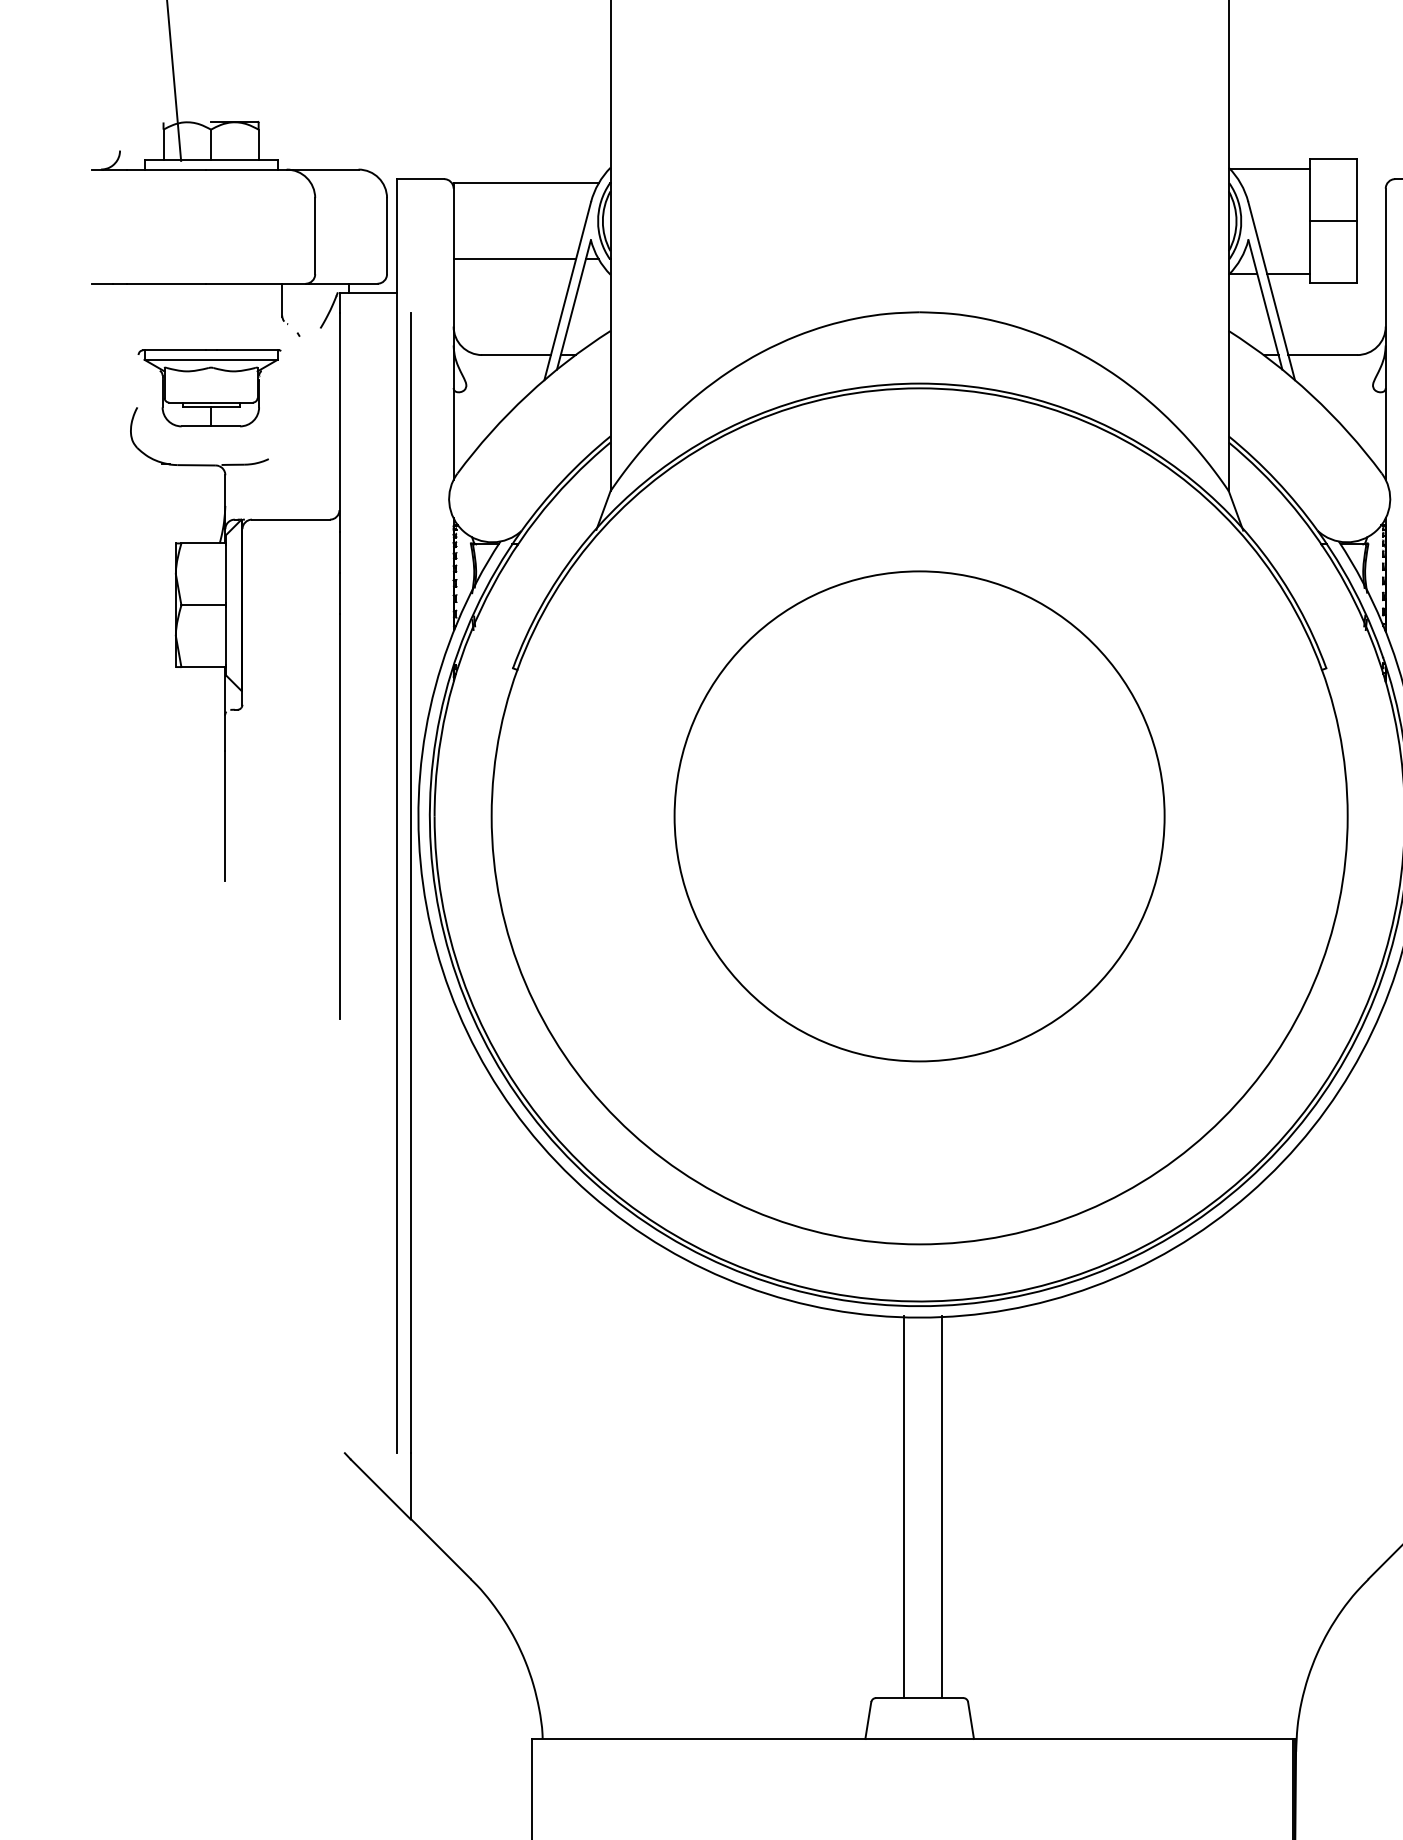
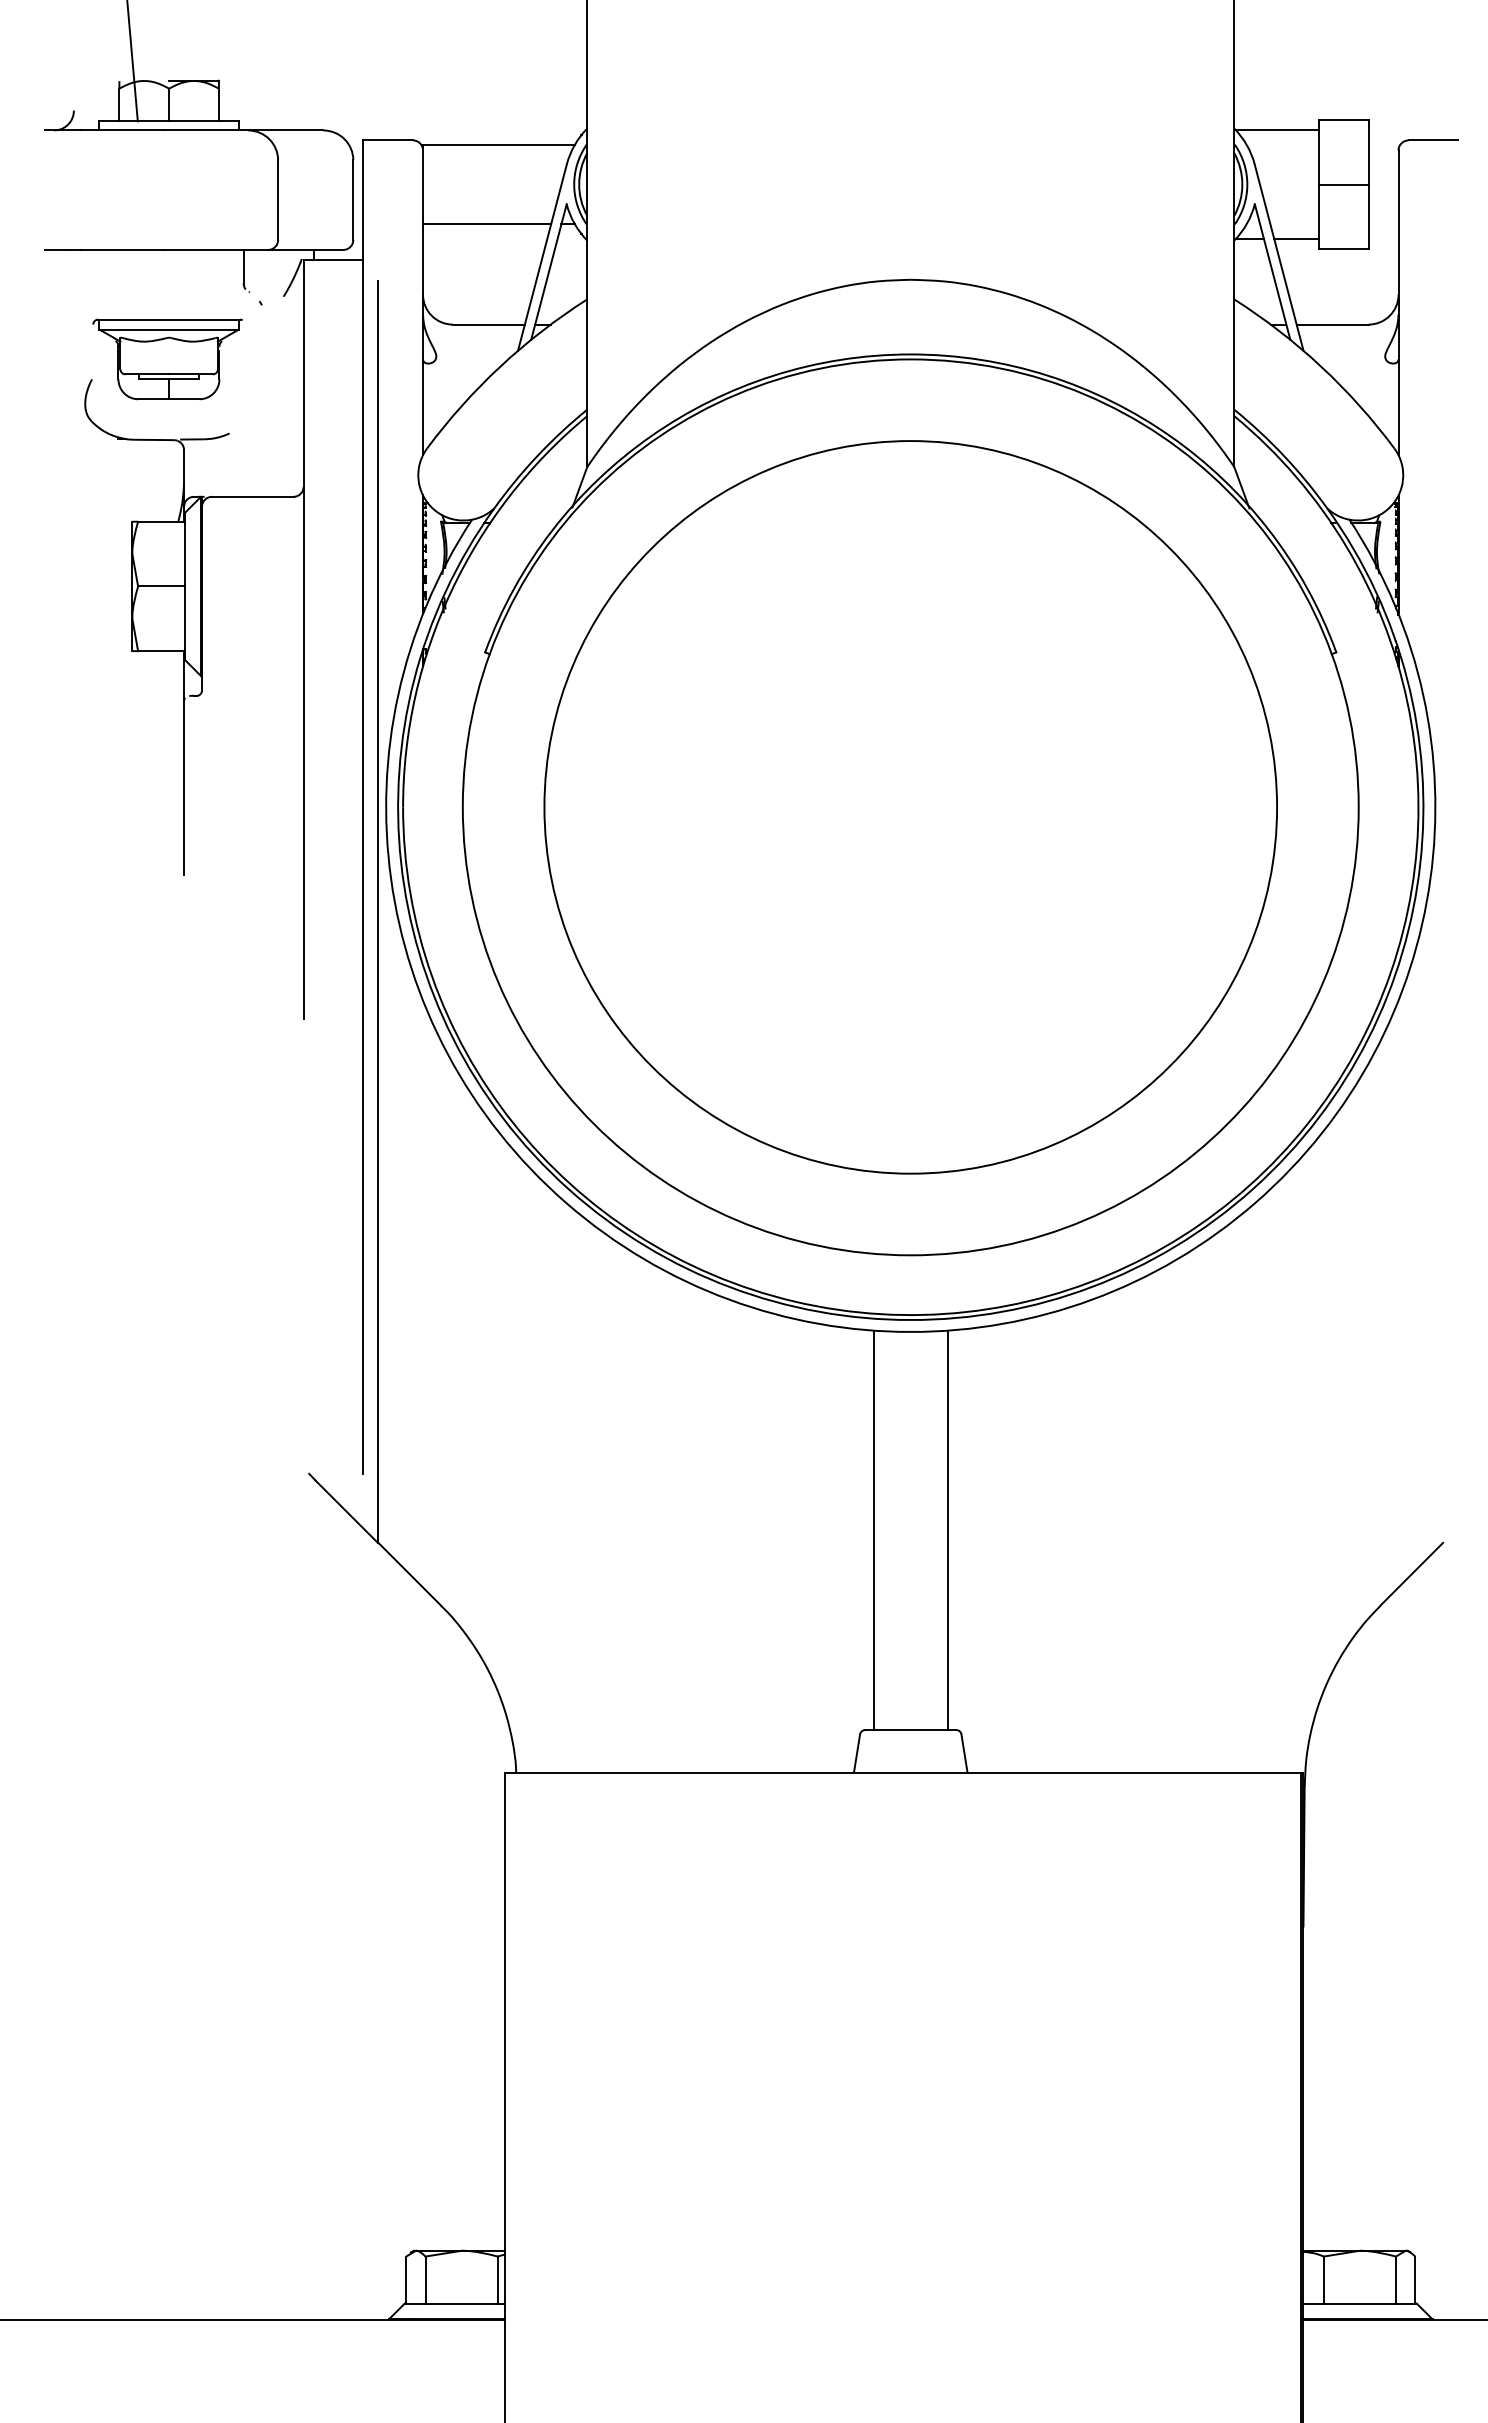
circle: (919, 816) -> (910, 807), size x1.43
line: (904, 1507) -> (947, 1530), moved
line: (941, 1507) -> (873, 1530), moved

